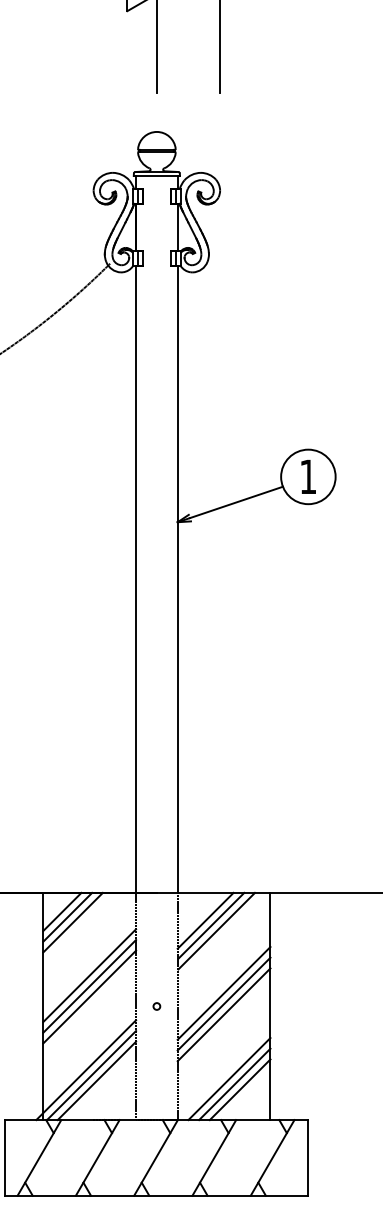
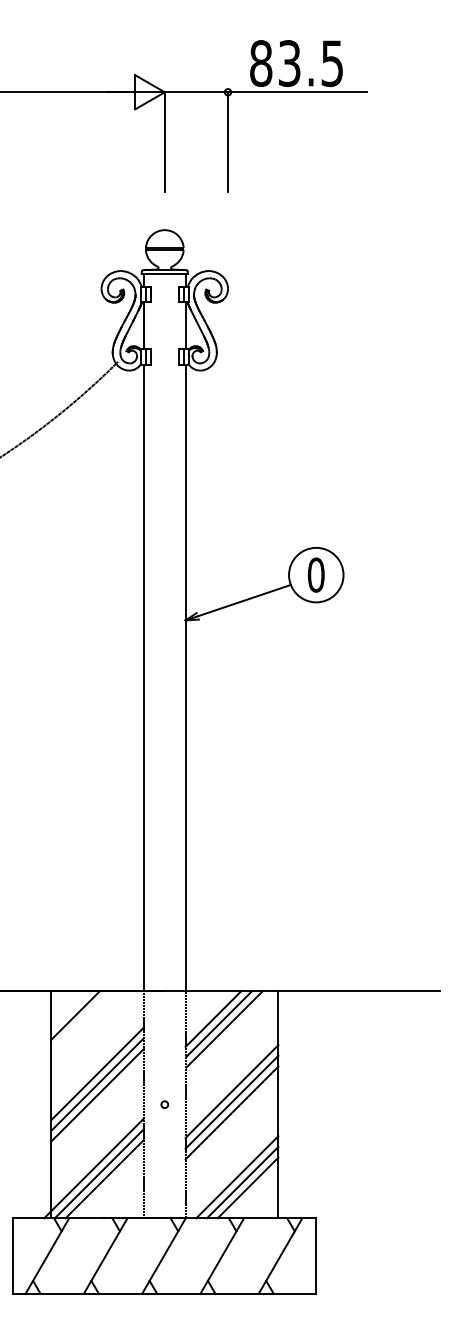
text: (307, 476) -> (315, 574), 1 -> 0
line: (62, 912) -> (70, 1010), removed
line: (72, 922) -> (80, 1020), removed

